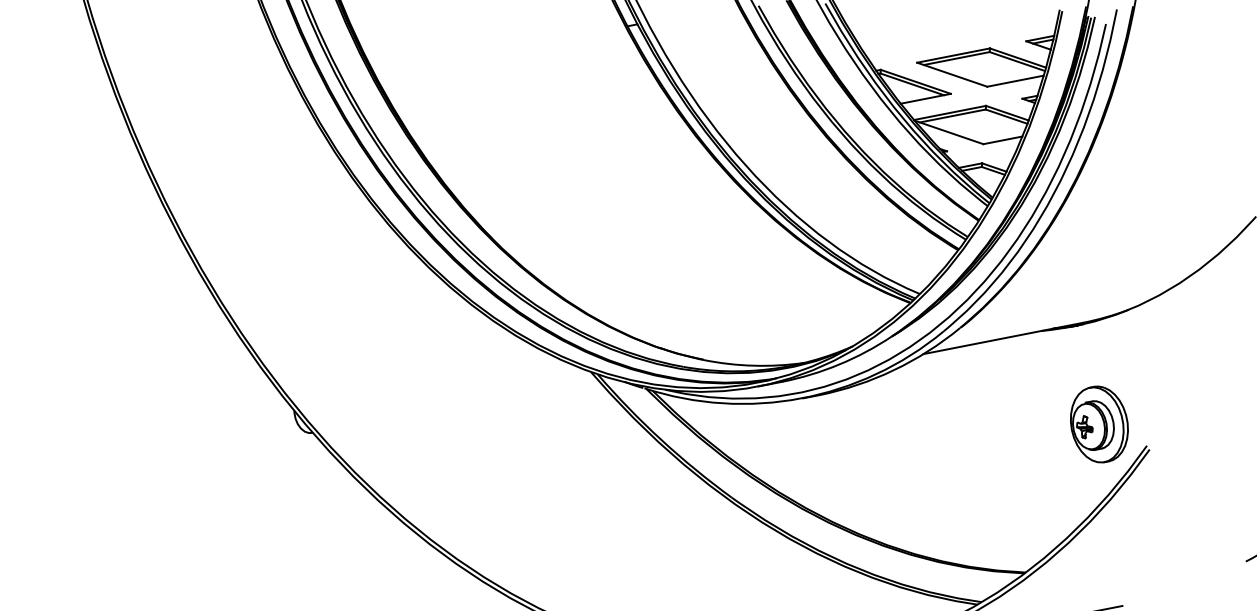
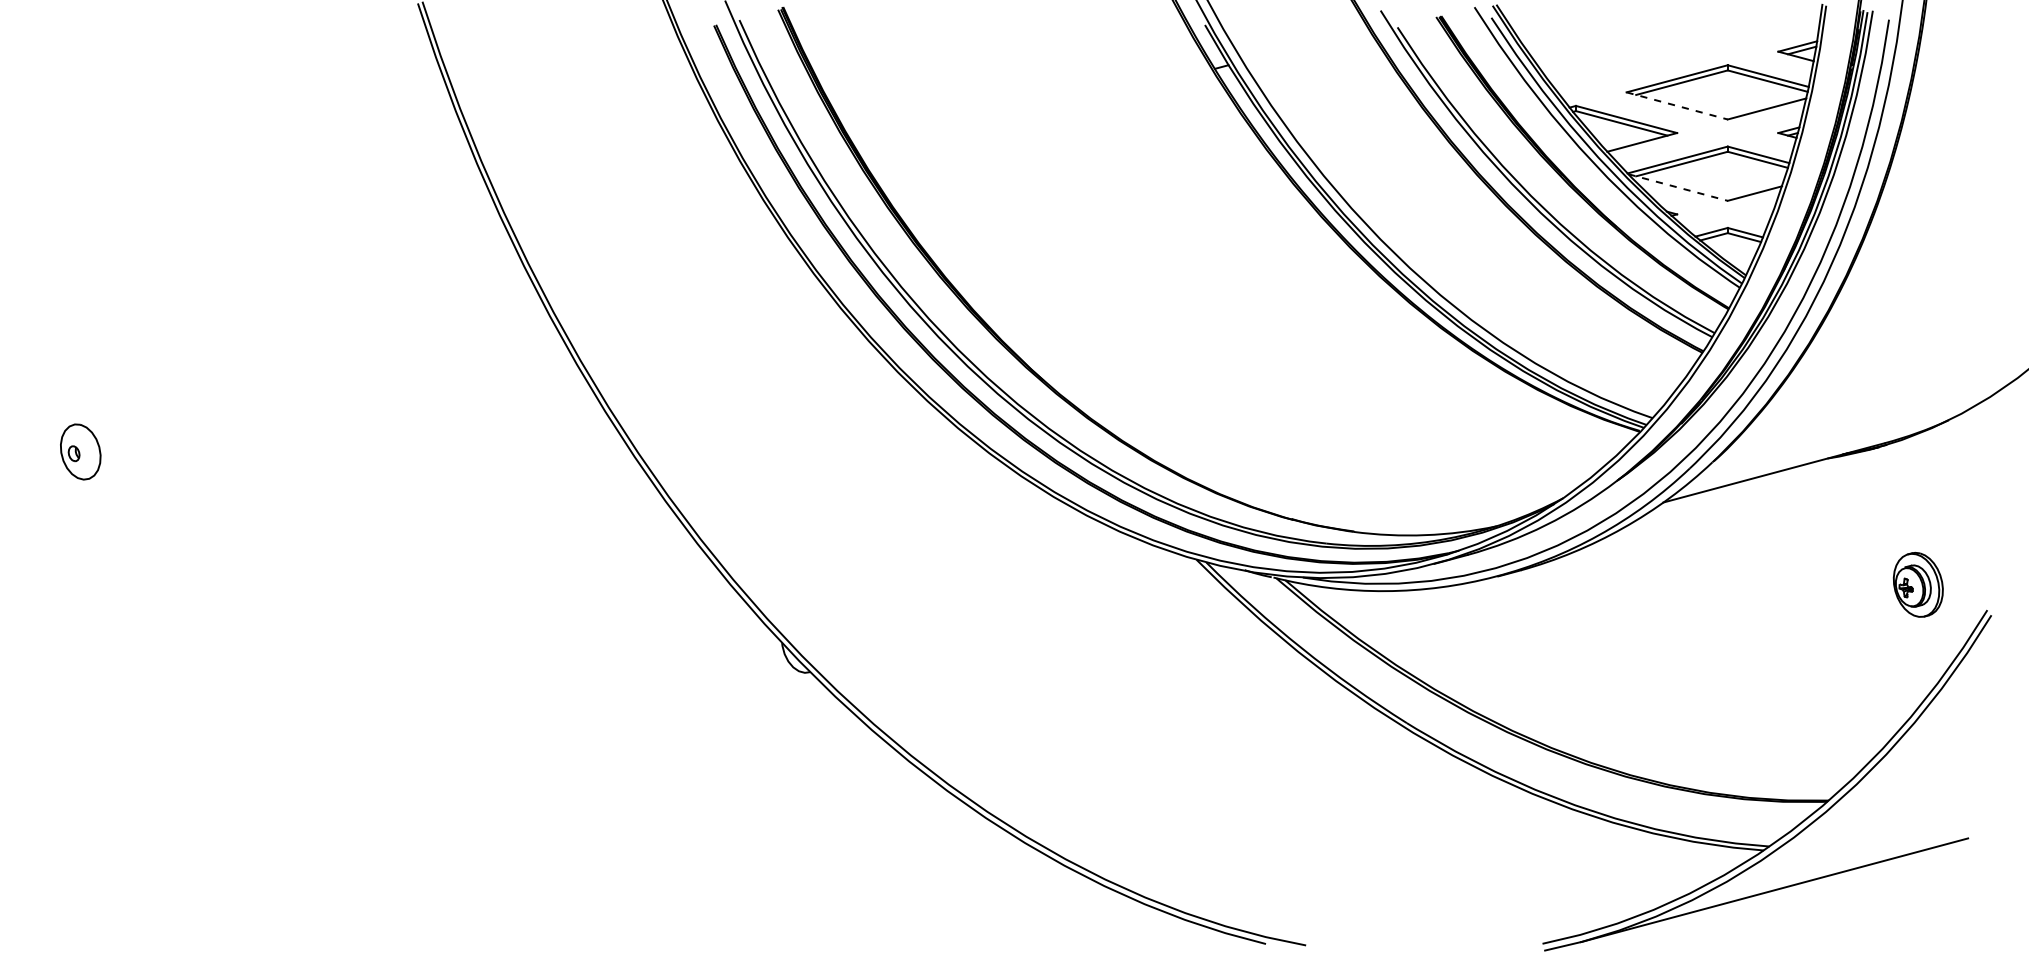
line: (952, 75) -> (1677, 106), solid -> dashed
line: (949, 132) -> (1678, 187), solid -> dashed
part: (1099, 424) -> (1918, 584), size x0.6

